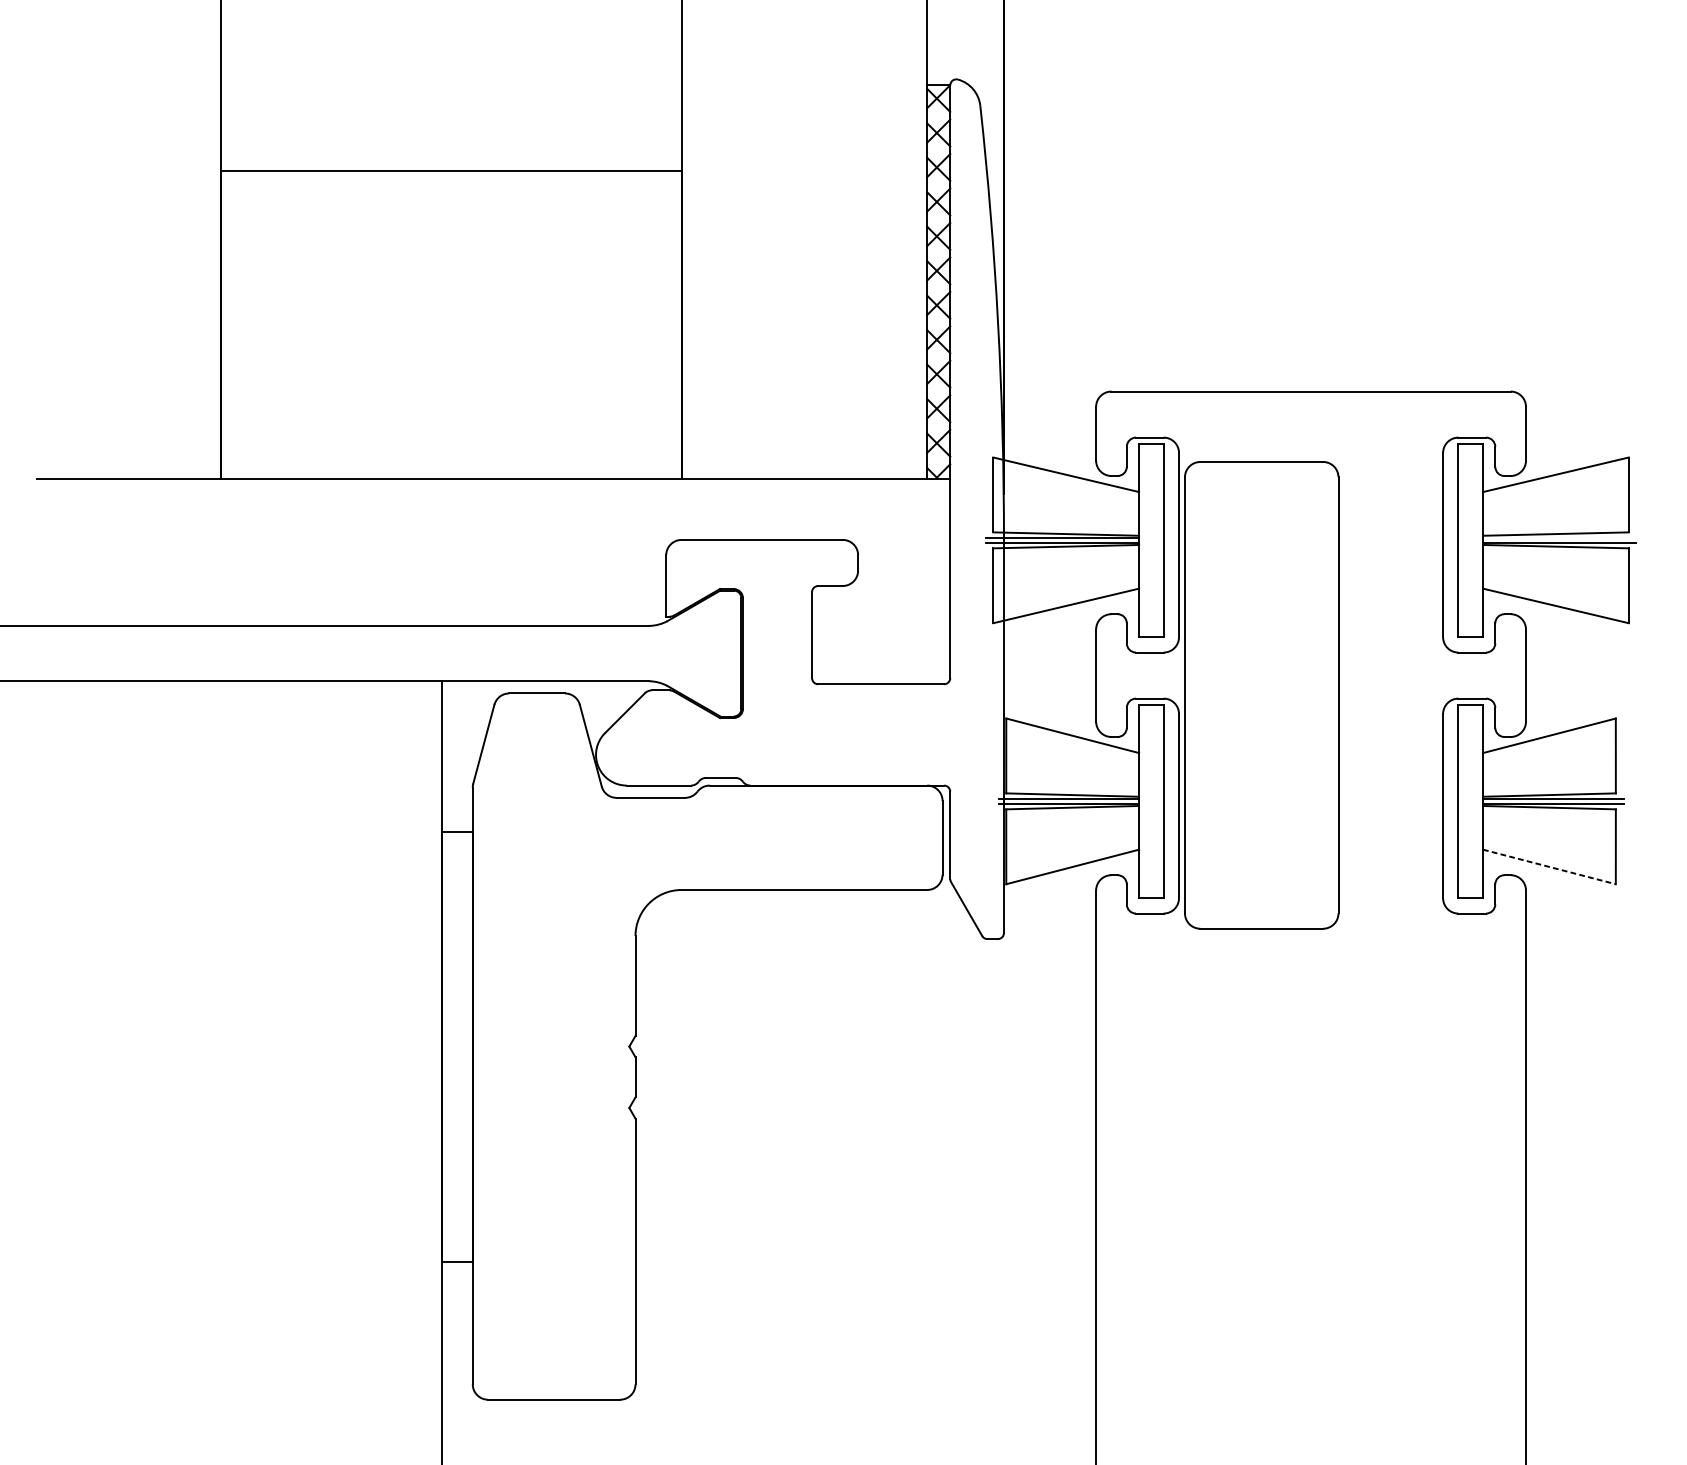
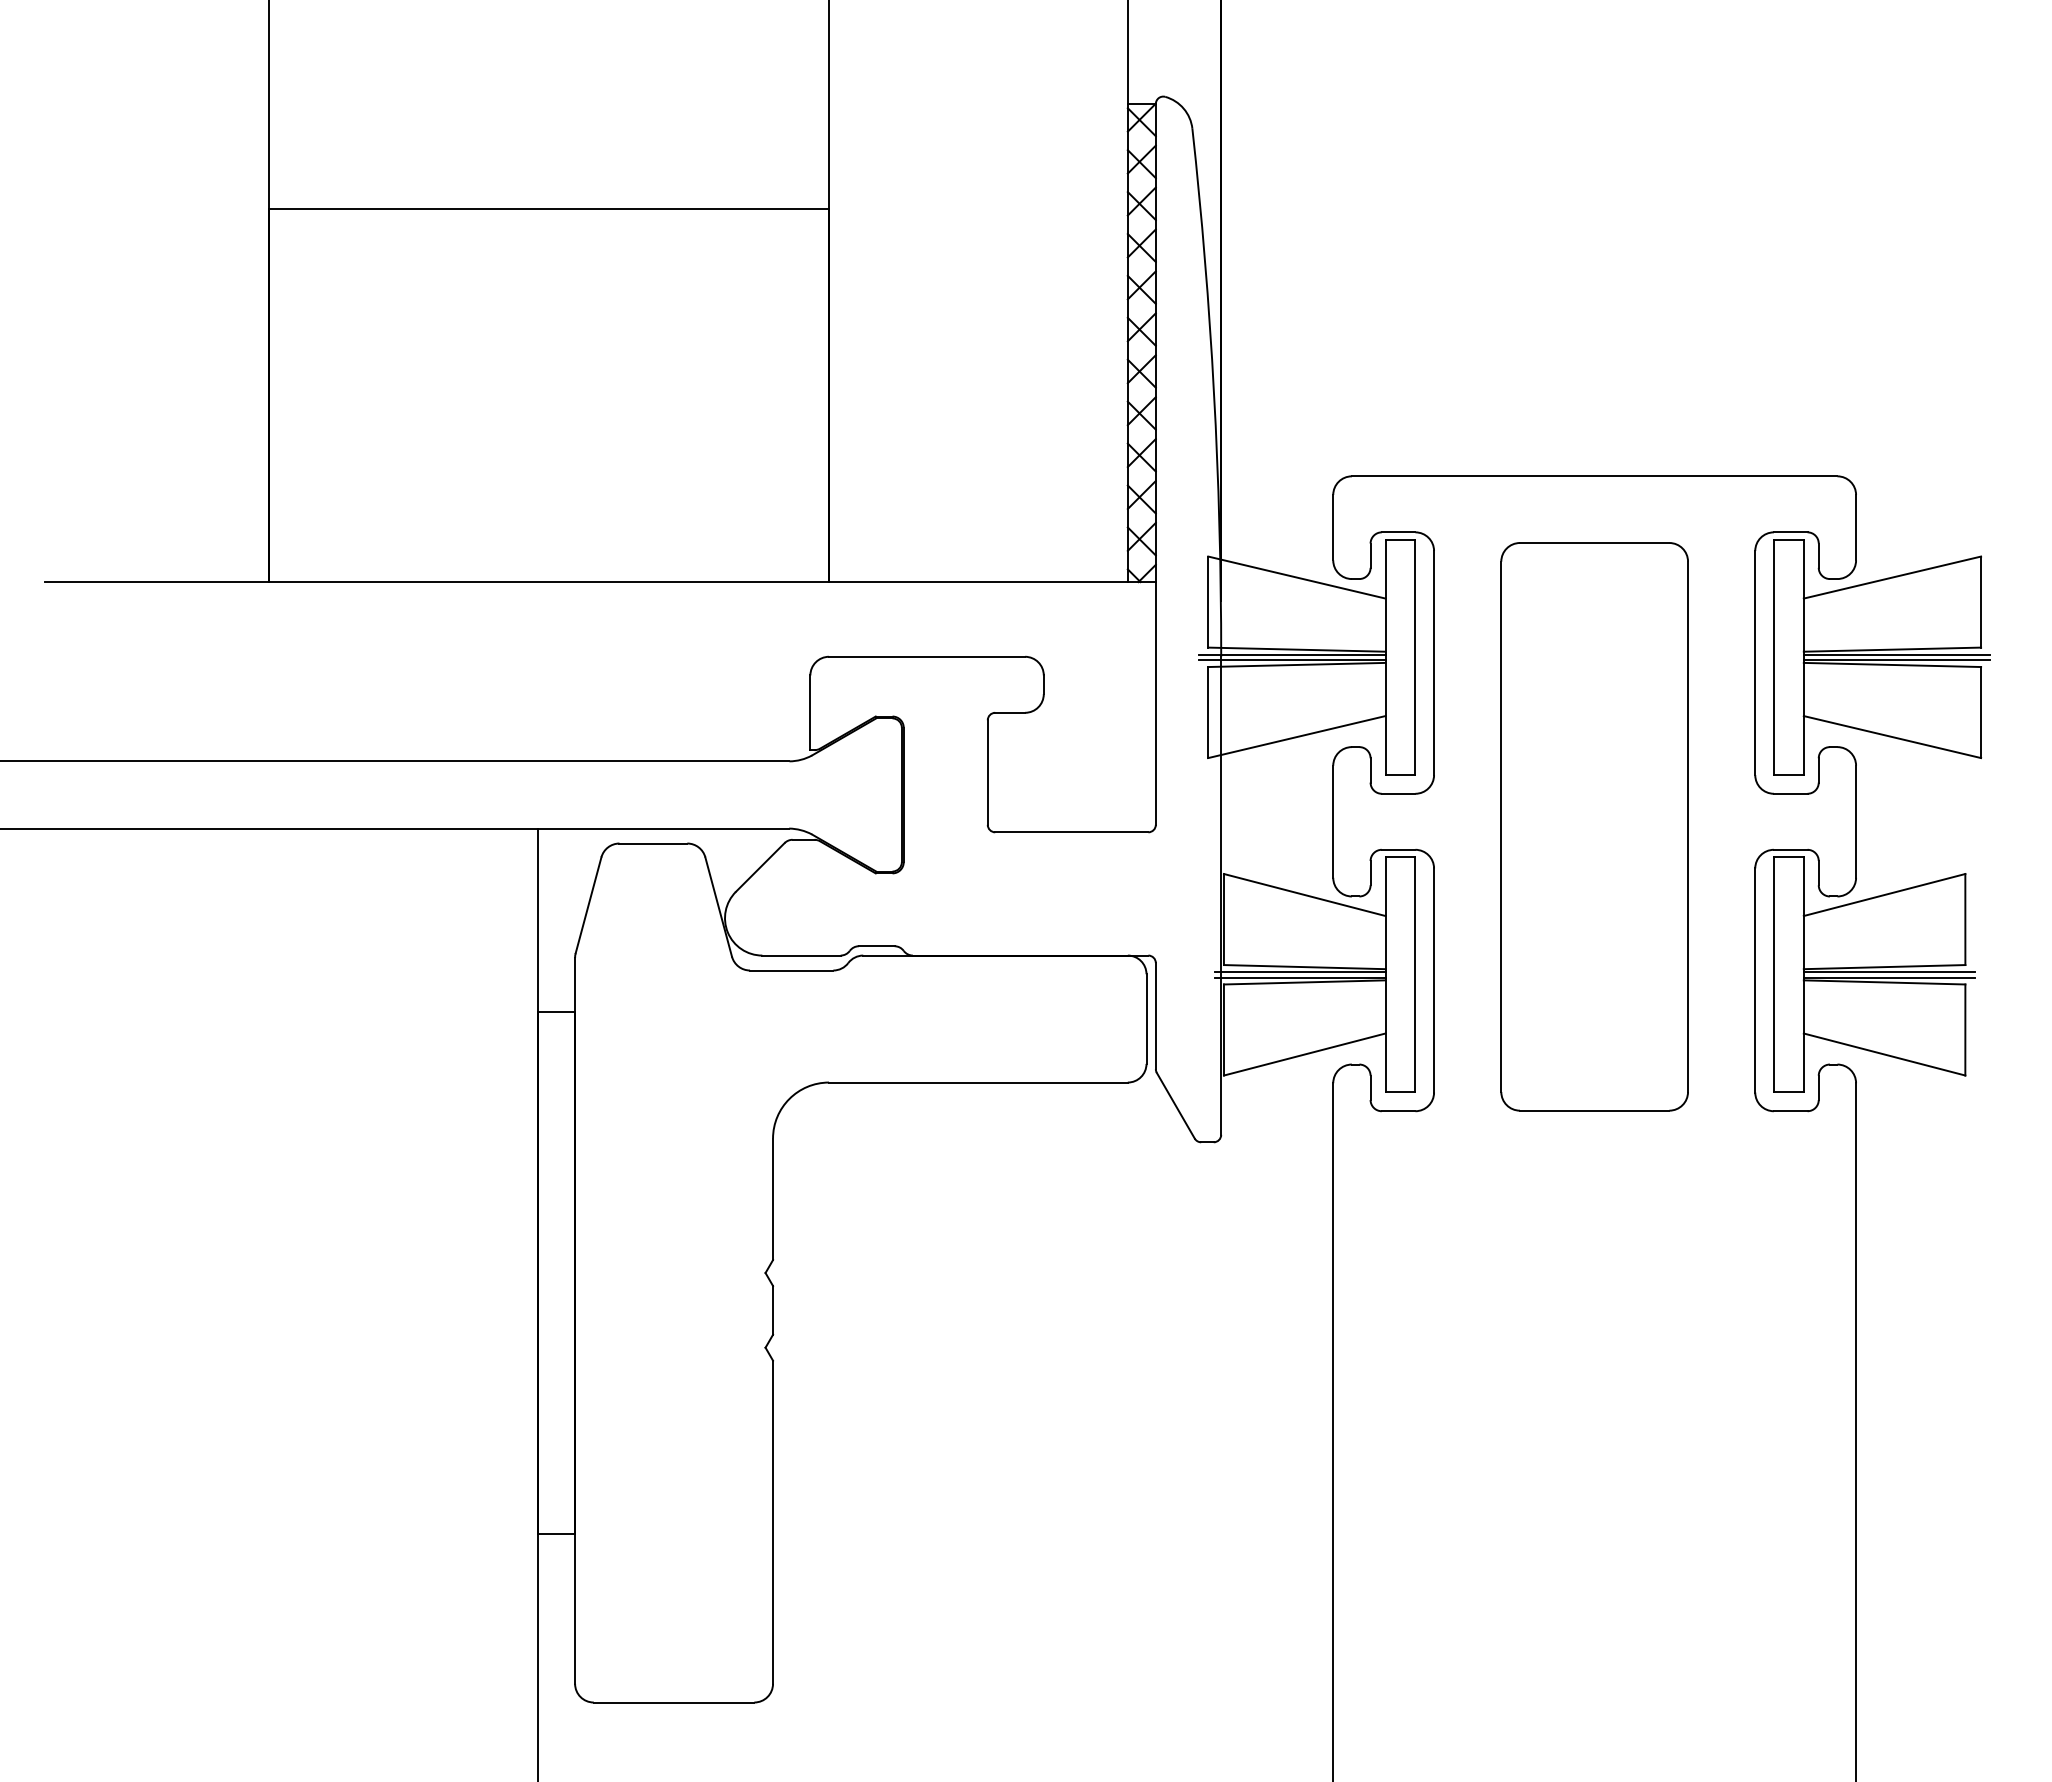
line: (1559, 538) -> (1896, 654), added
part: (1261, 695) -> (1594, 826), moved
line: (1550, 866) -> (1885, 1054), dashed -> solid

